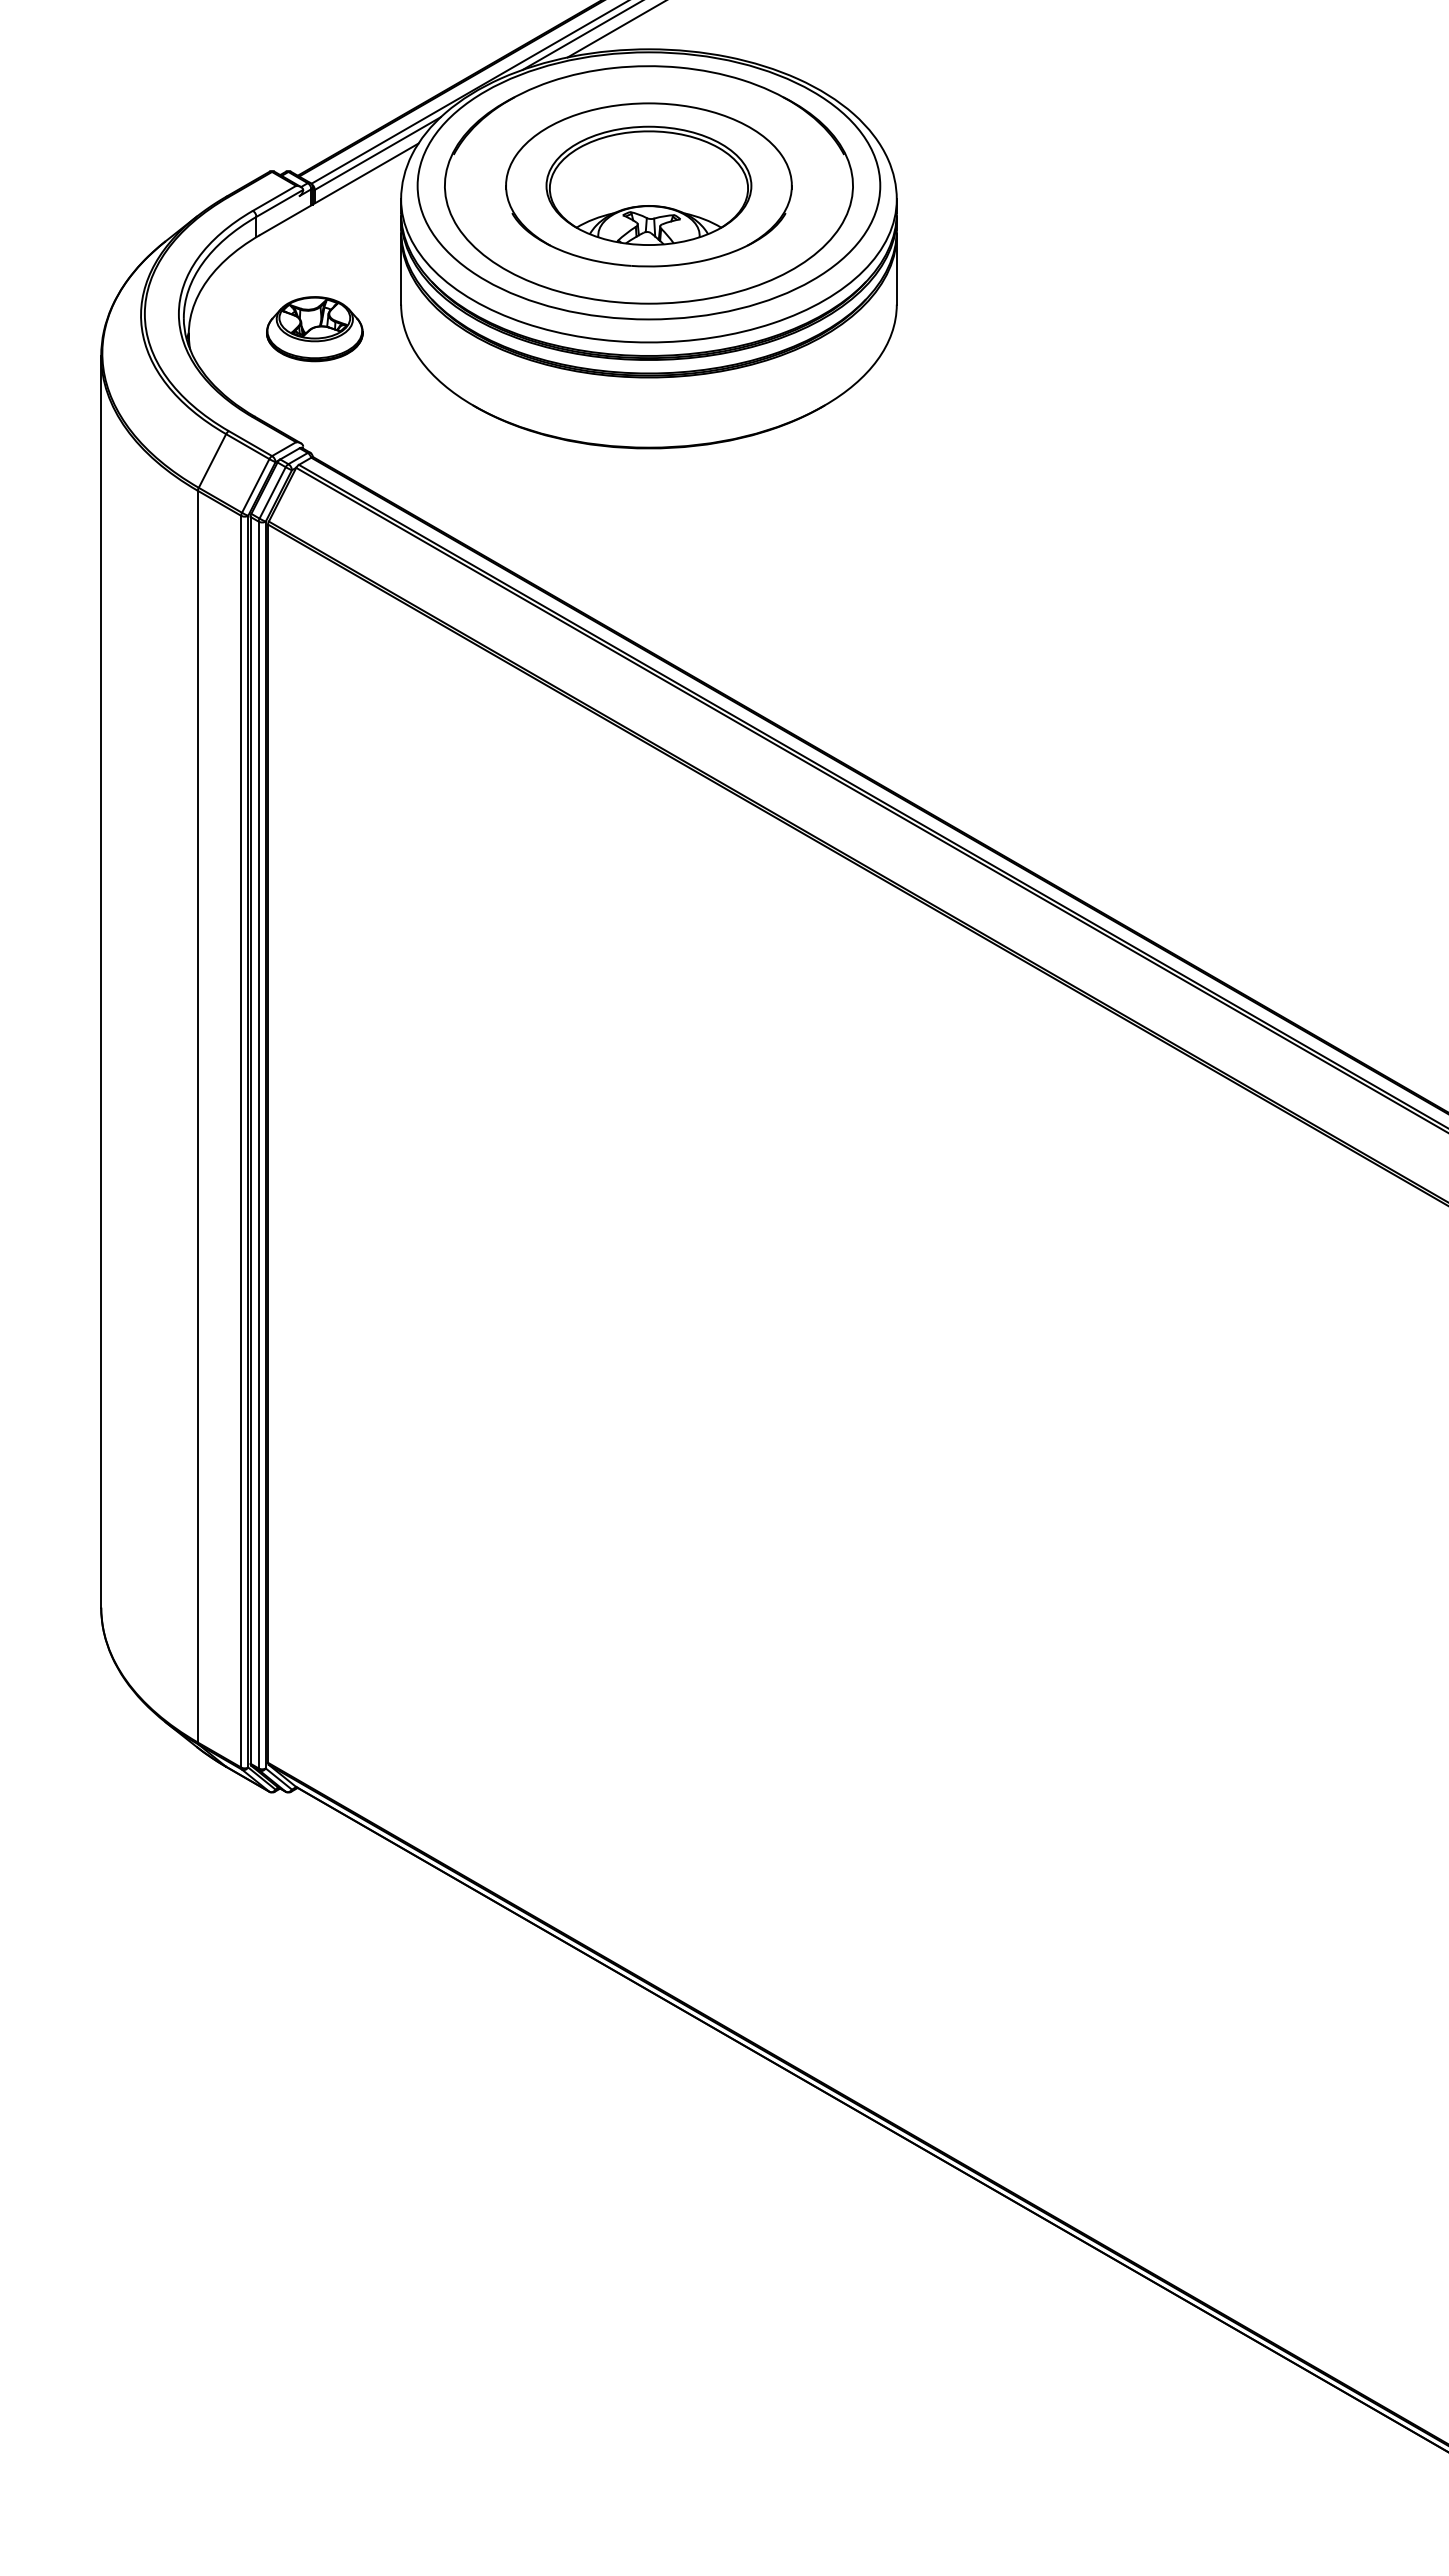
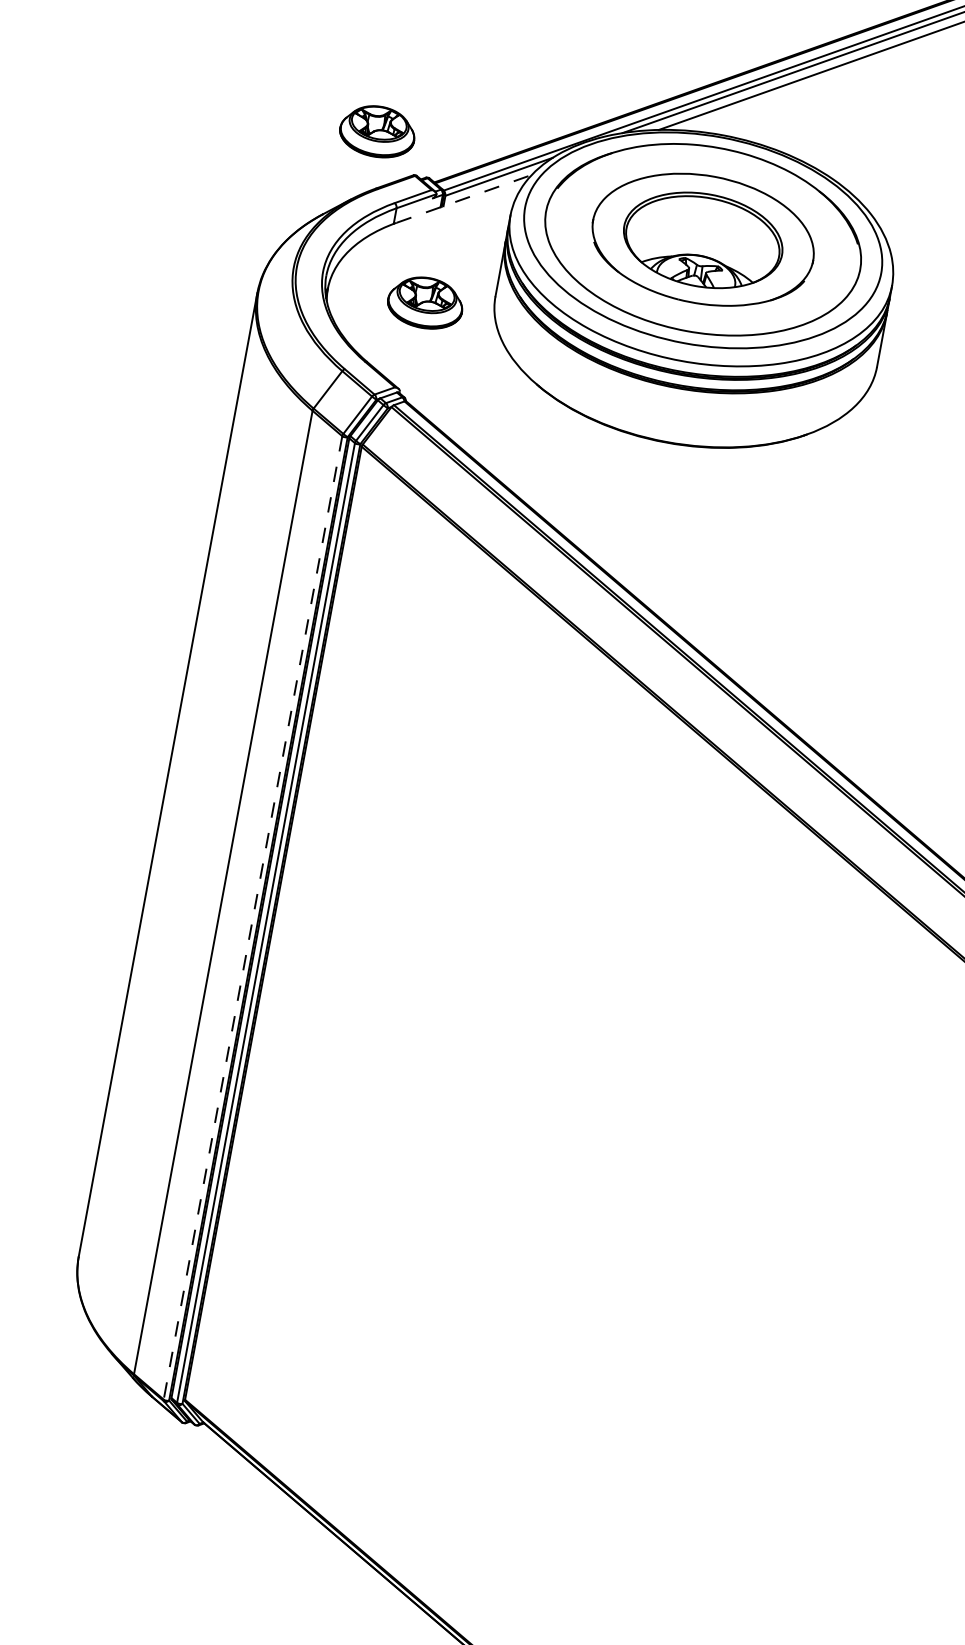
part: (214, 125) -> (377, 131), added
line: (339, 189) -> (464, 199), solid -> dashed
line: (241, 1141) -> (253, 917), solid -> dashed

